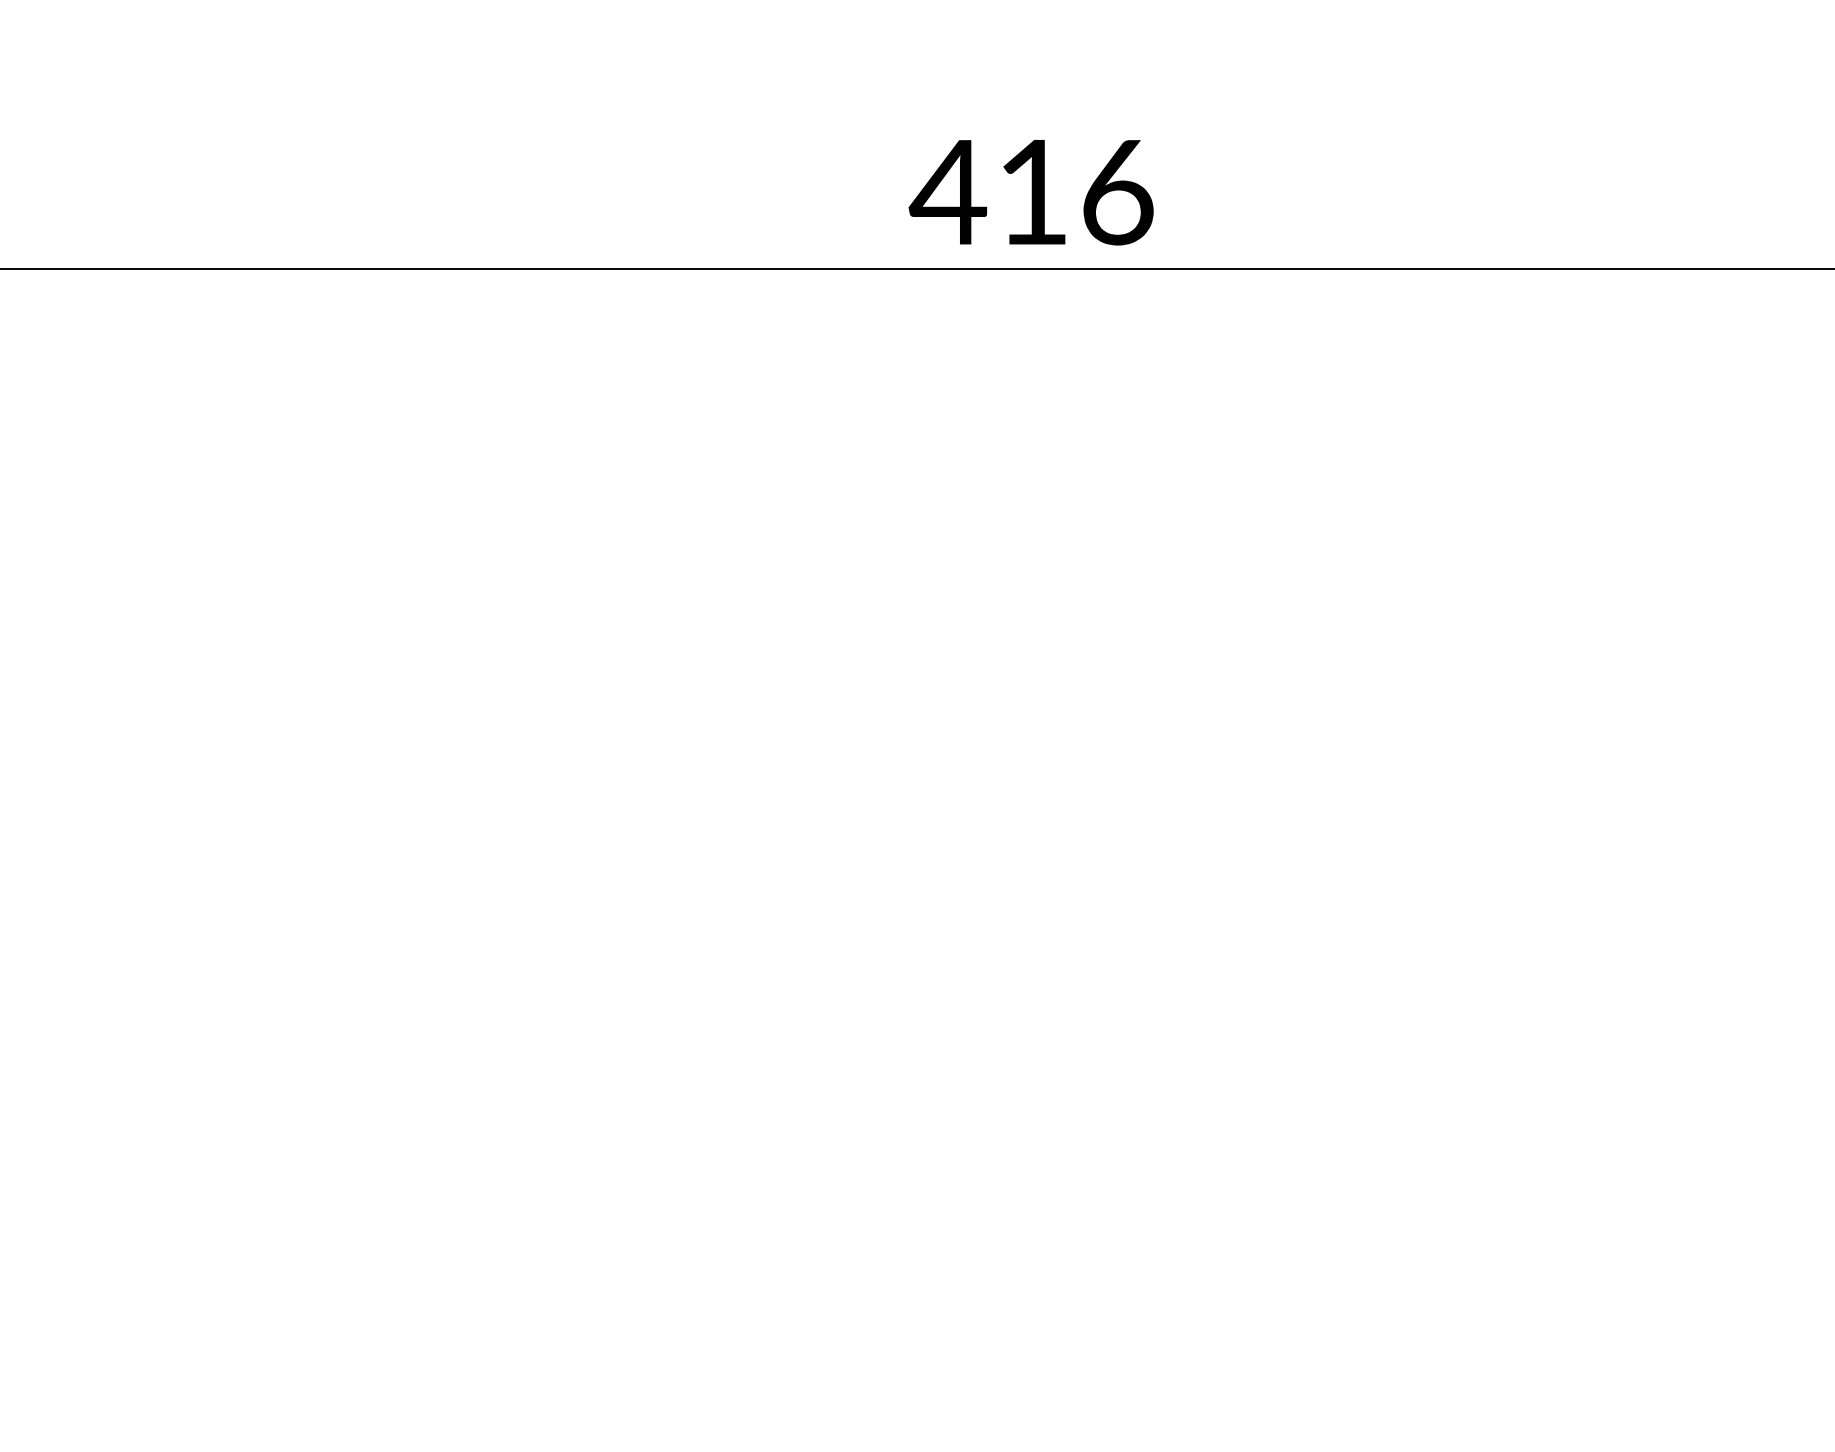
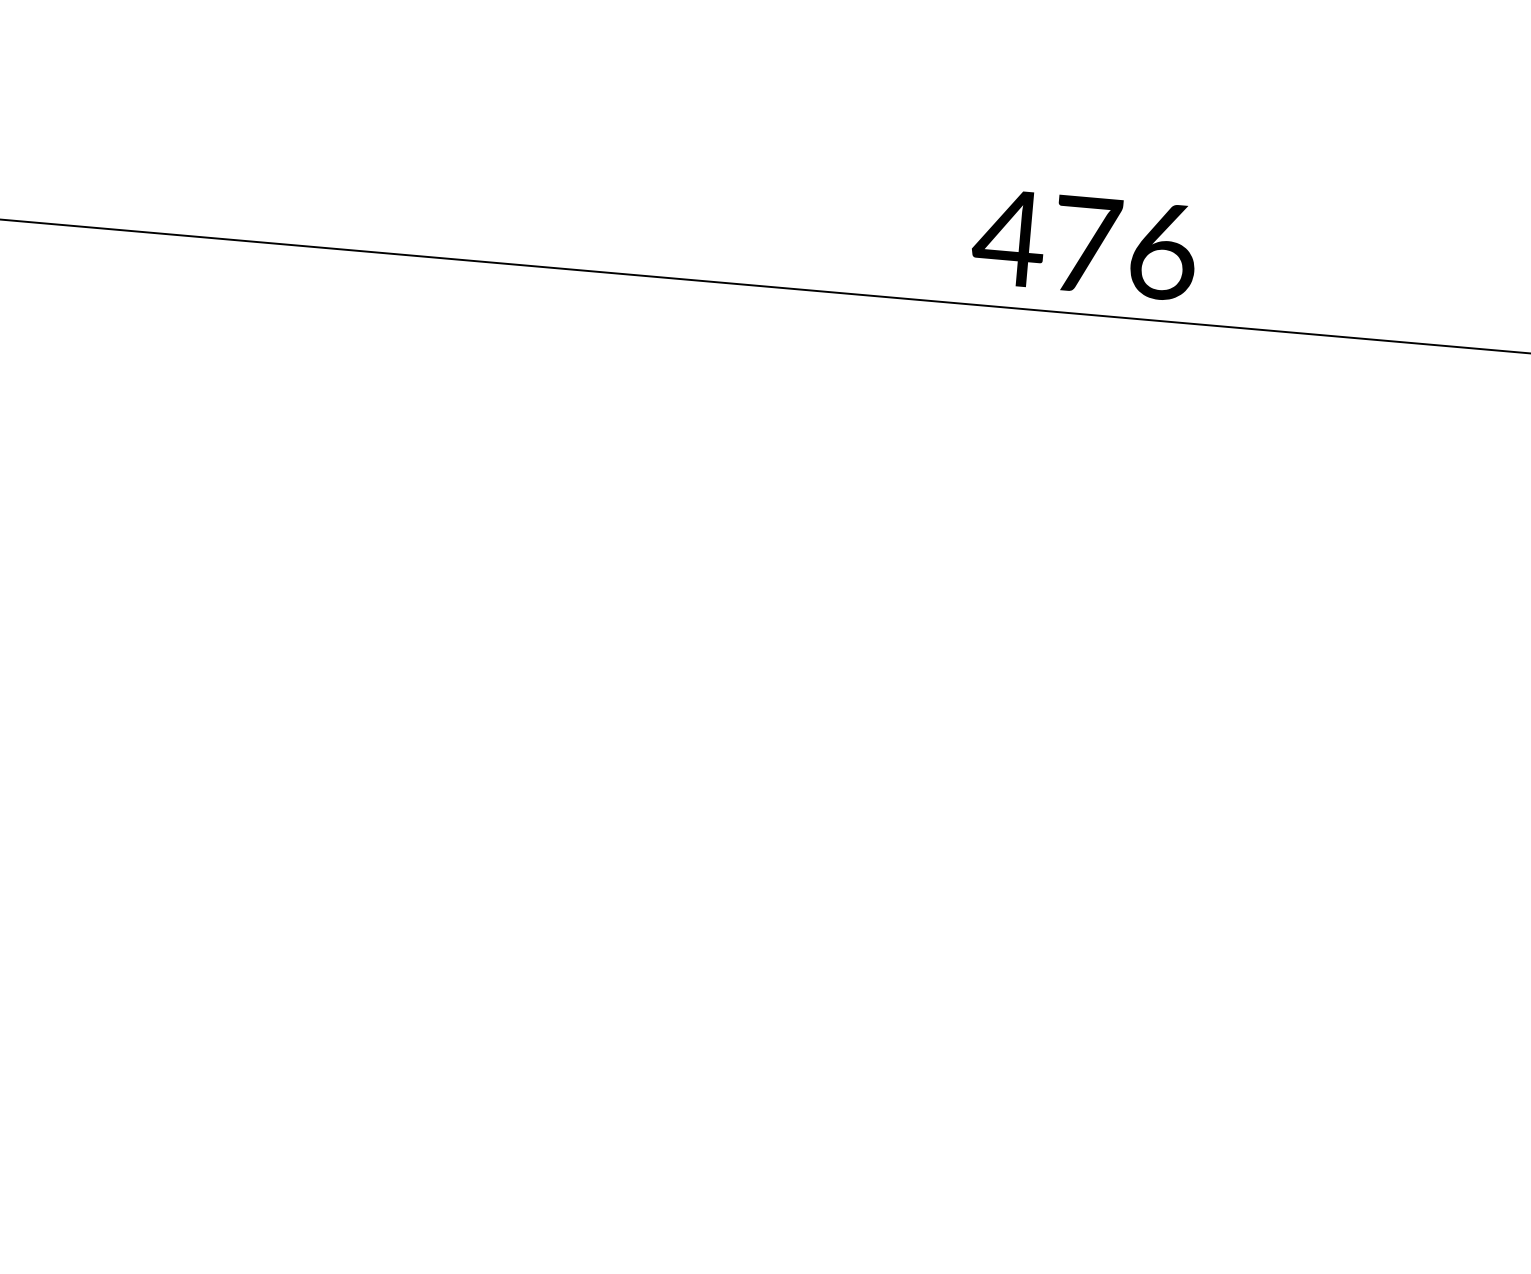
text: (1034, 192) -> (1087, 245), 416 -> 476

